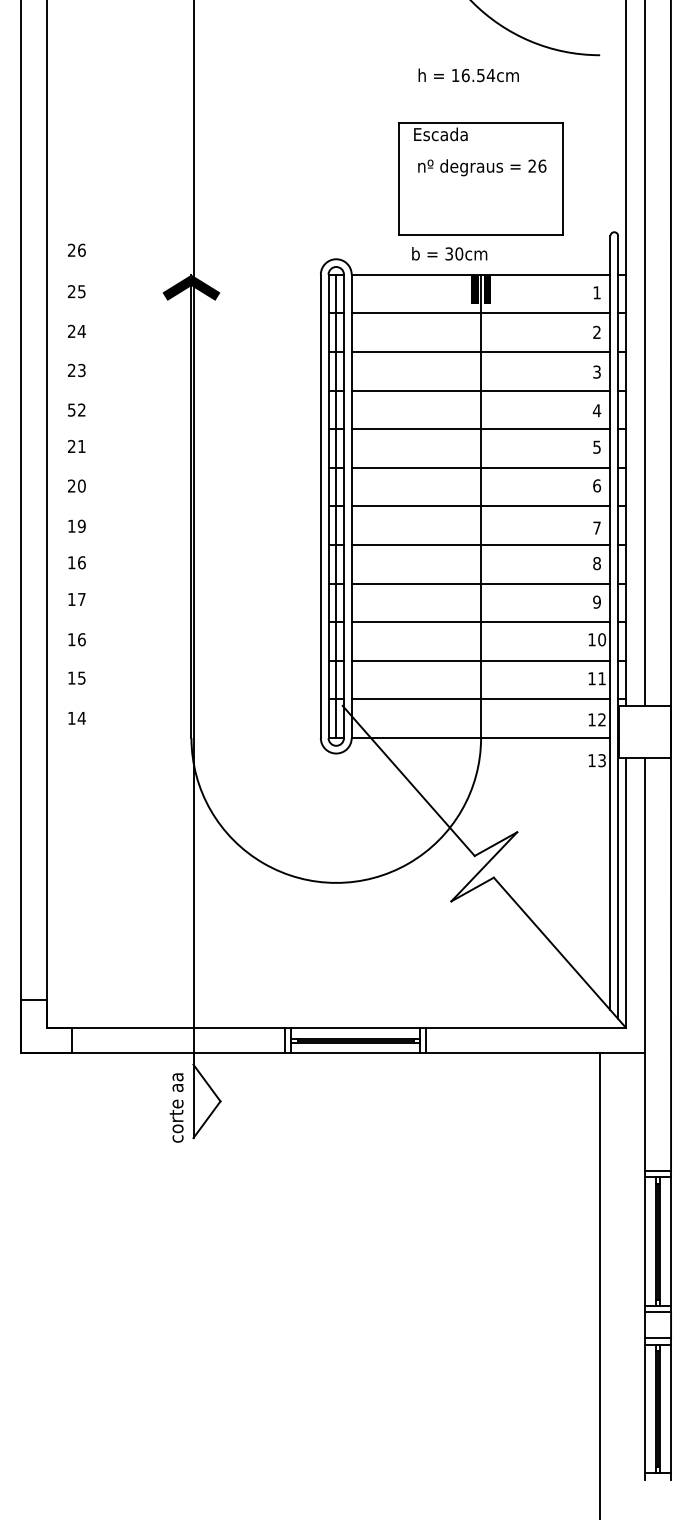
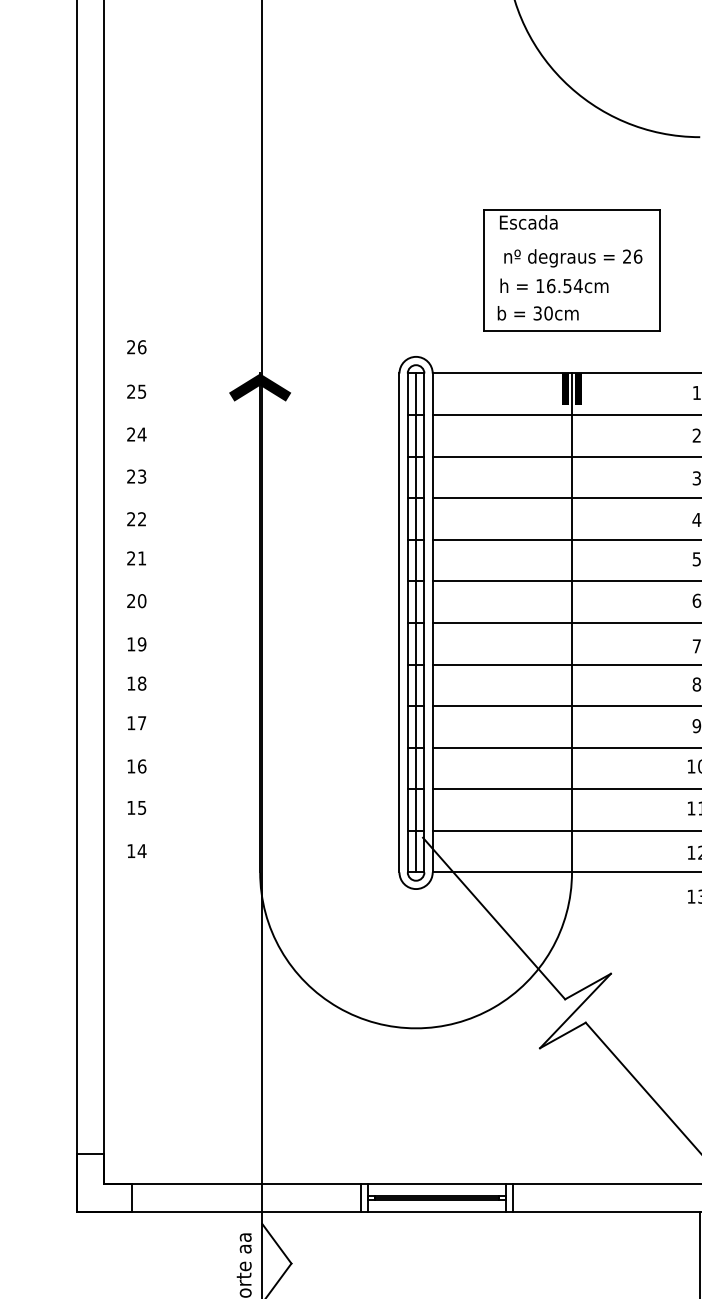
text: (468, 75) -> (554, 286), moved
text: (449, 253) -> (538, 312), moved
text: (71, 409) -> (131, 518), 52 -> 22
text: (81, 562) -> (141, 683), 16 -> 18

